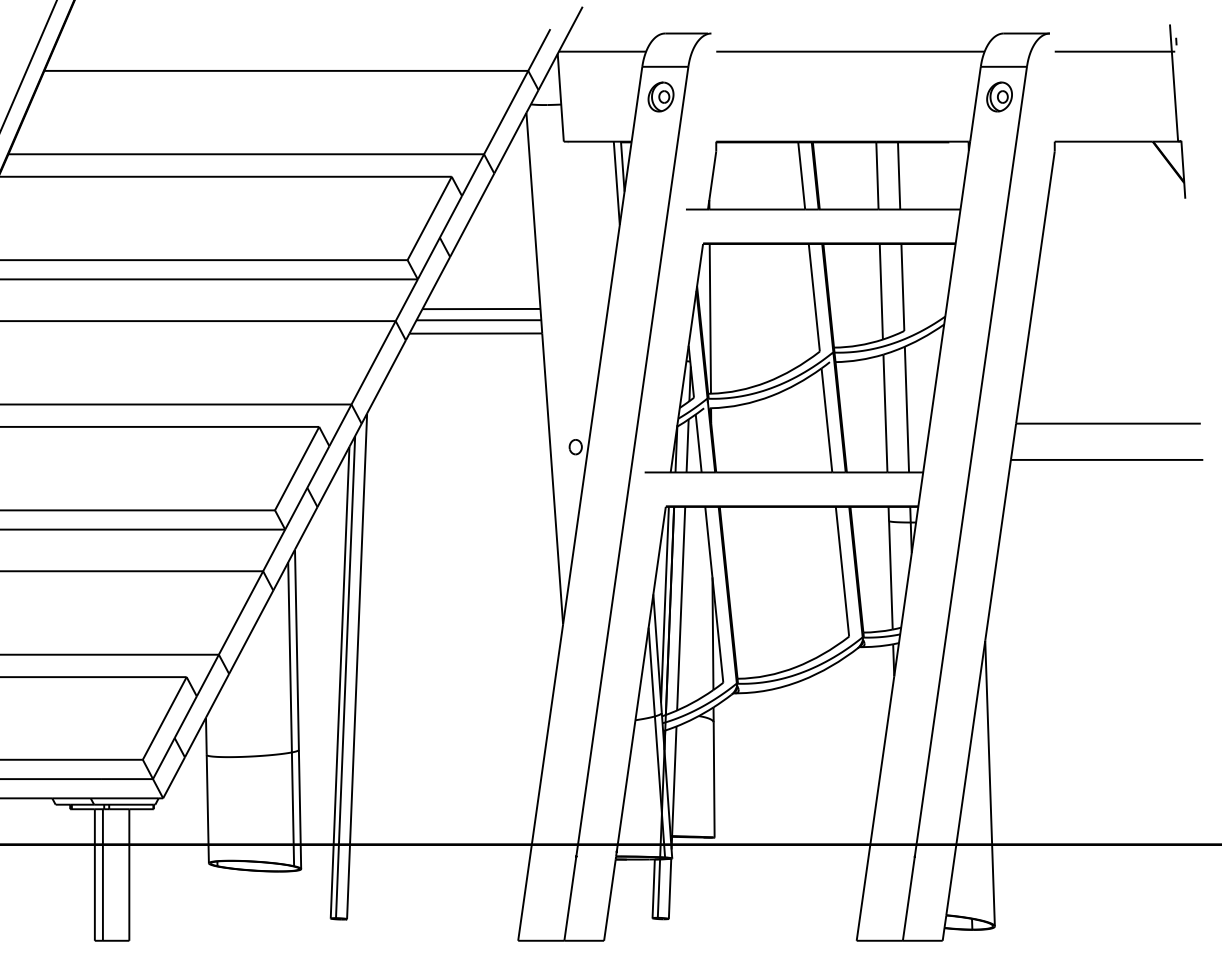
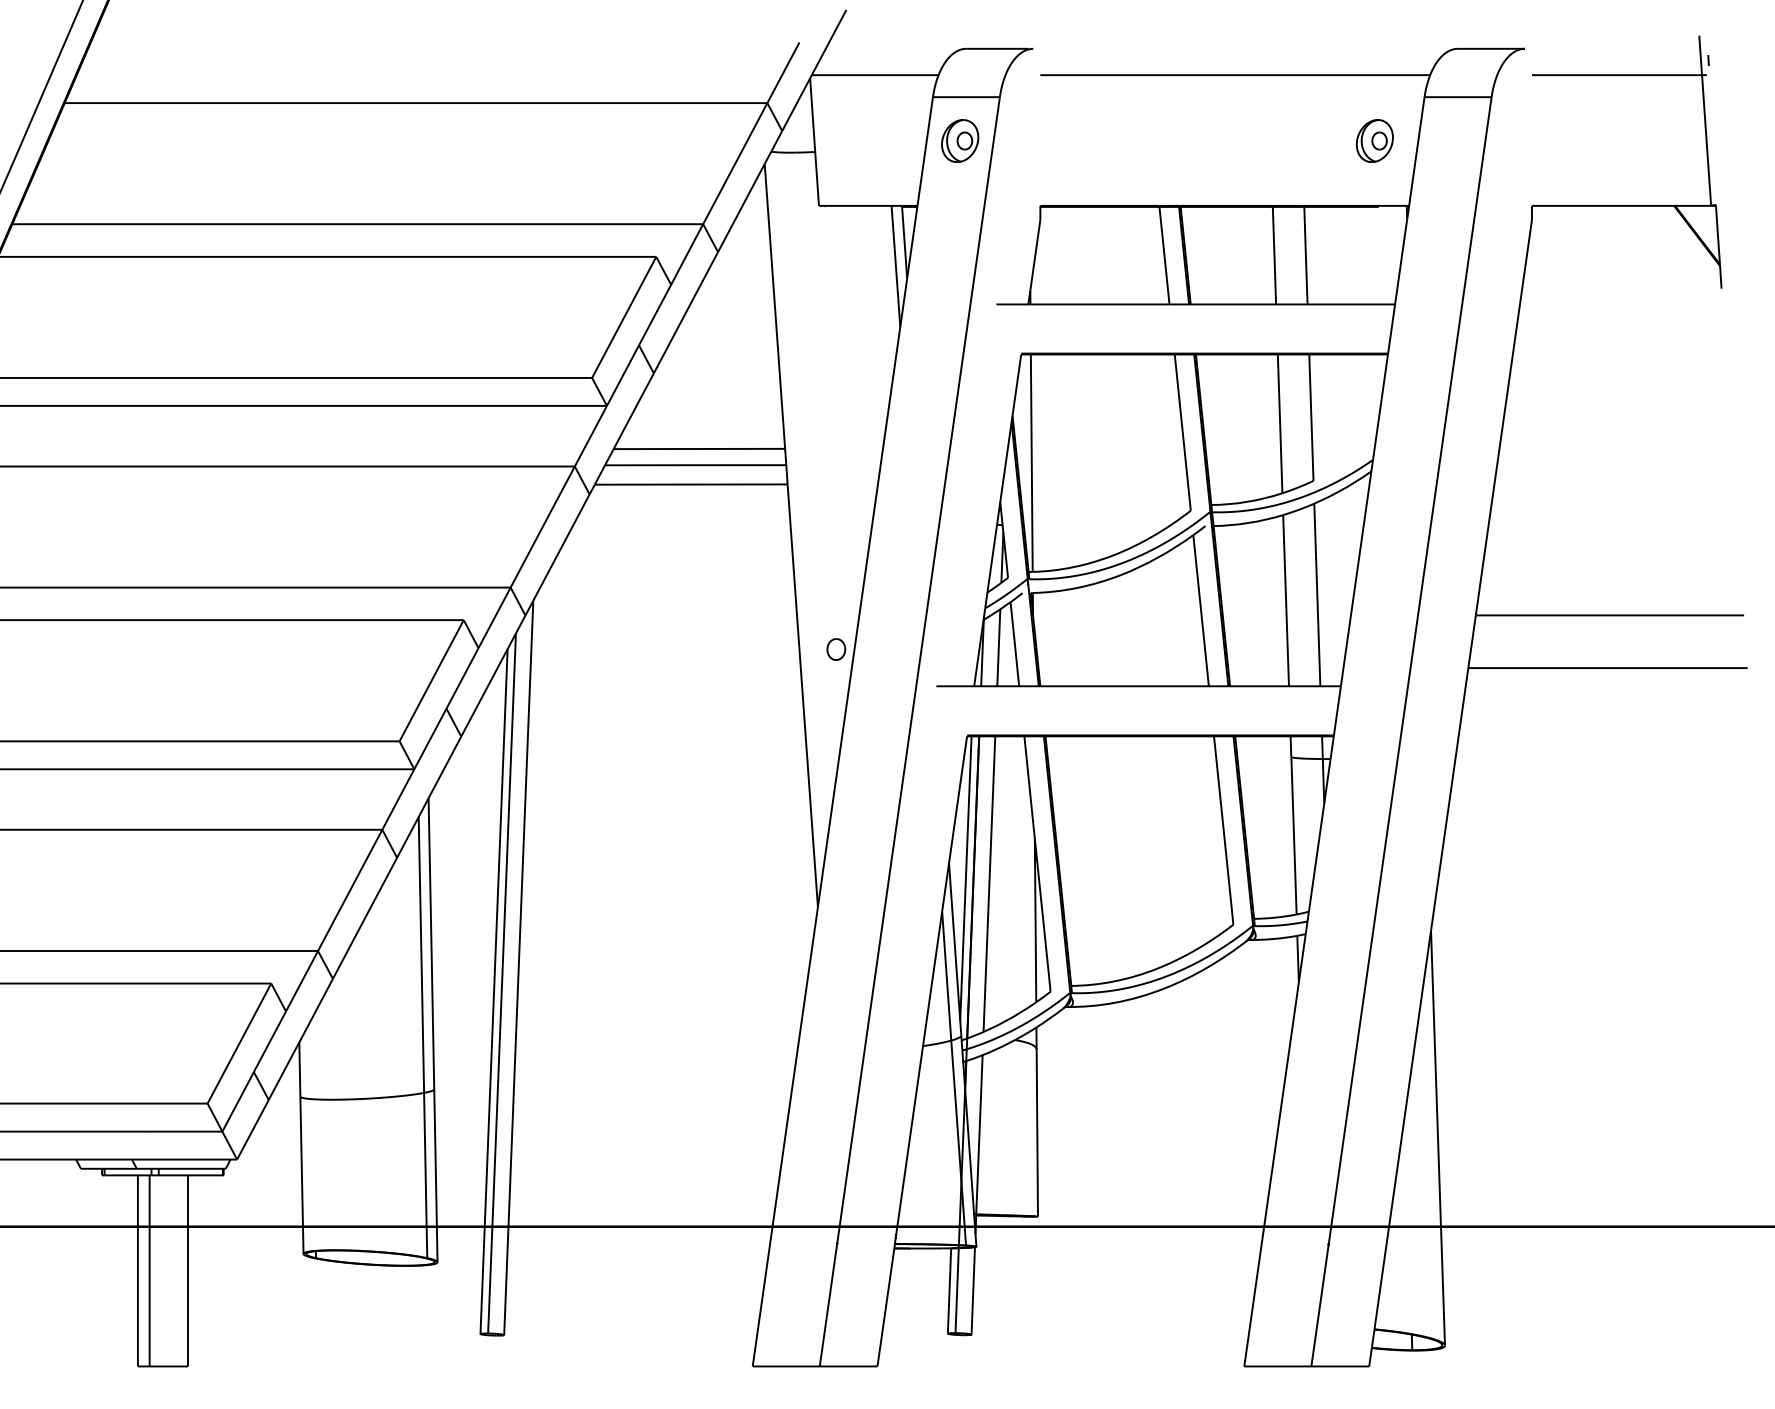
part: (999, 96) -> (1374, 140), moved

